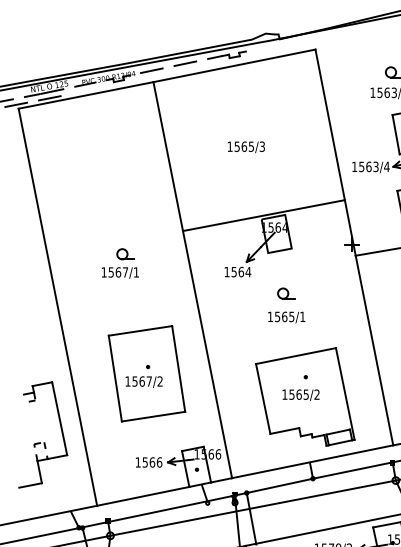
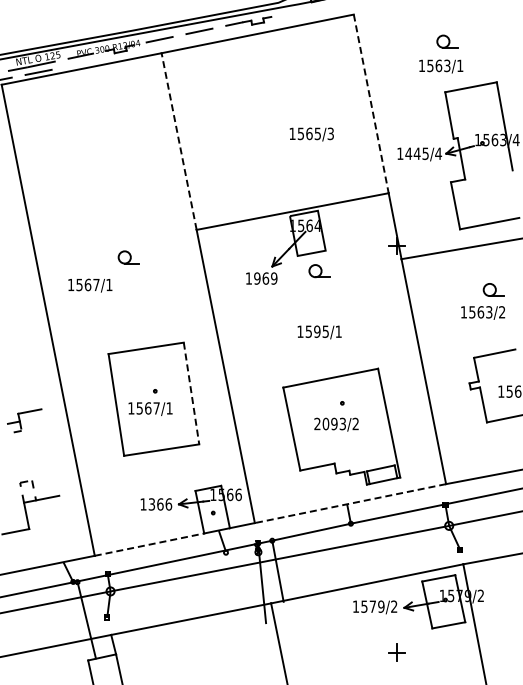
line: (330, 124) -> (371, 103), solid -> dashed
text: (246, 147) -> (311, 134), moved
line: (168, 156) -> (179, 141), solid -> dashed
text: (368, 166) -> (416, 153), 1563/4 -> 1445/4
text: (120, 272) -> (90, 285), moved
text: (241, 272) -> (265, 278), 1564 -> 1969
part: (286, 293) -> (319, 271), moved
text: (284, 316) -> (317, 331), 1565/1 -> 1595/1
line: (178, 369) -> (191, 394), solid -> dashed
text: (160, 381) -> (169, 408), 1567/2 -> 1567/1
text: (294, 394) -> (329, 423), 1565/2 -> 2093/2
line: (59, 418) -> (50, 452), removed
text: (145, 461) -> (152, 503), 1566 -> 1366
line: (312, 461) -> (350, 503), solid -> dashed
line: (143, 496) -> (149, 544), solid -> dashed

